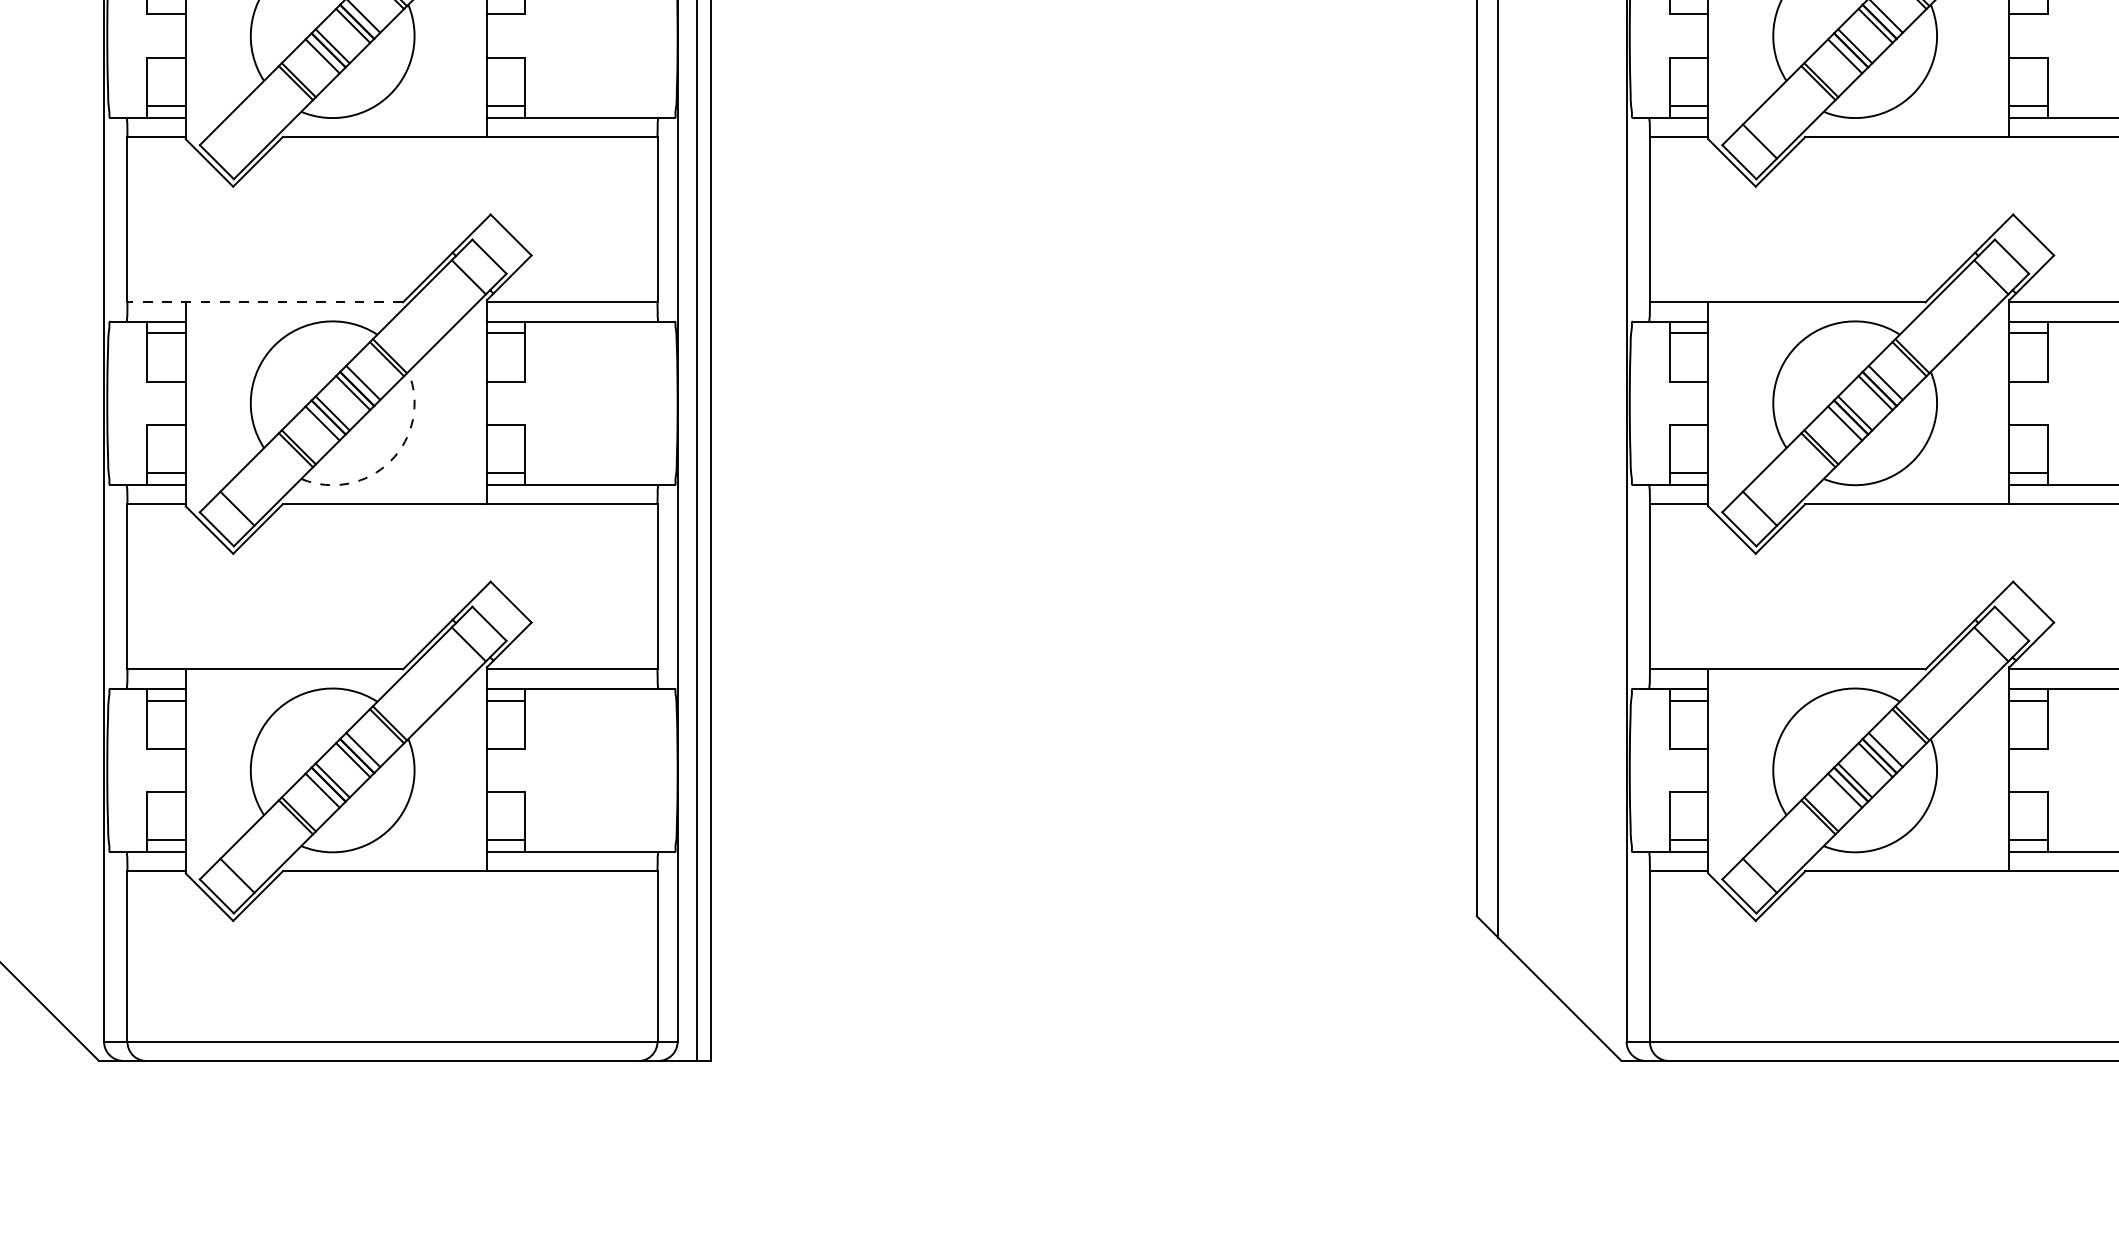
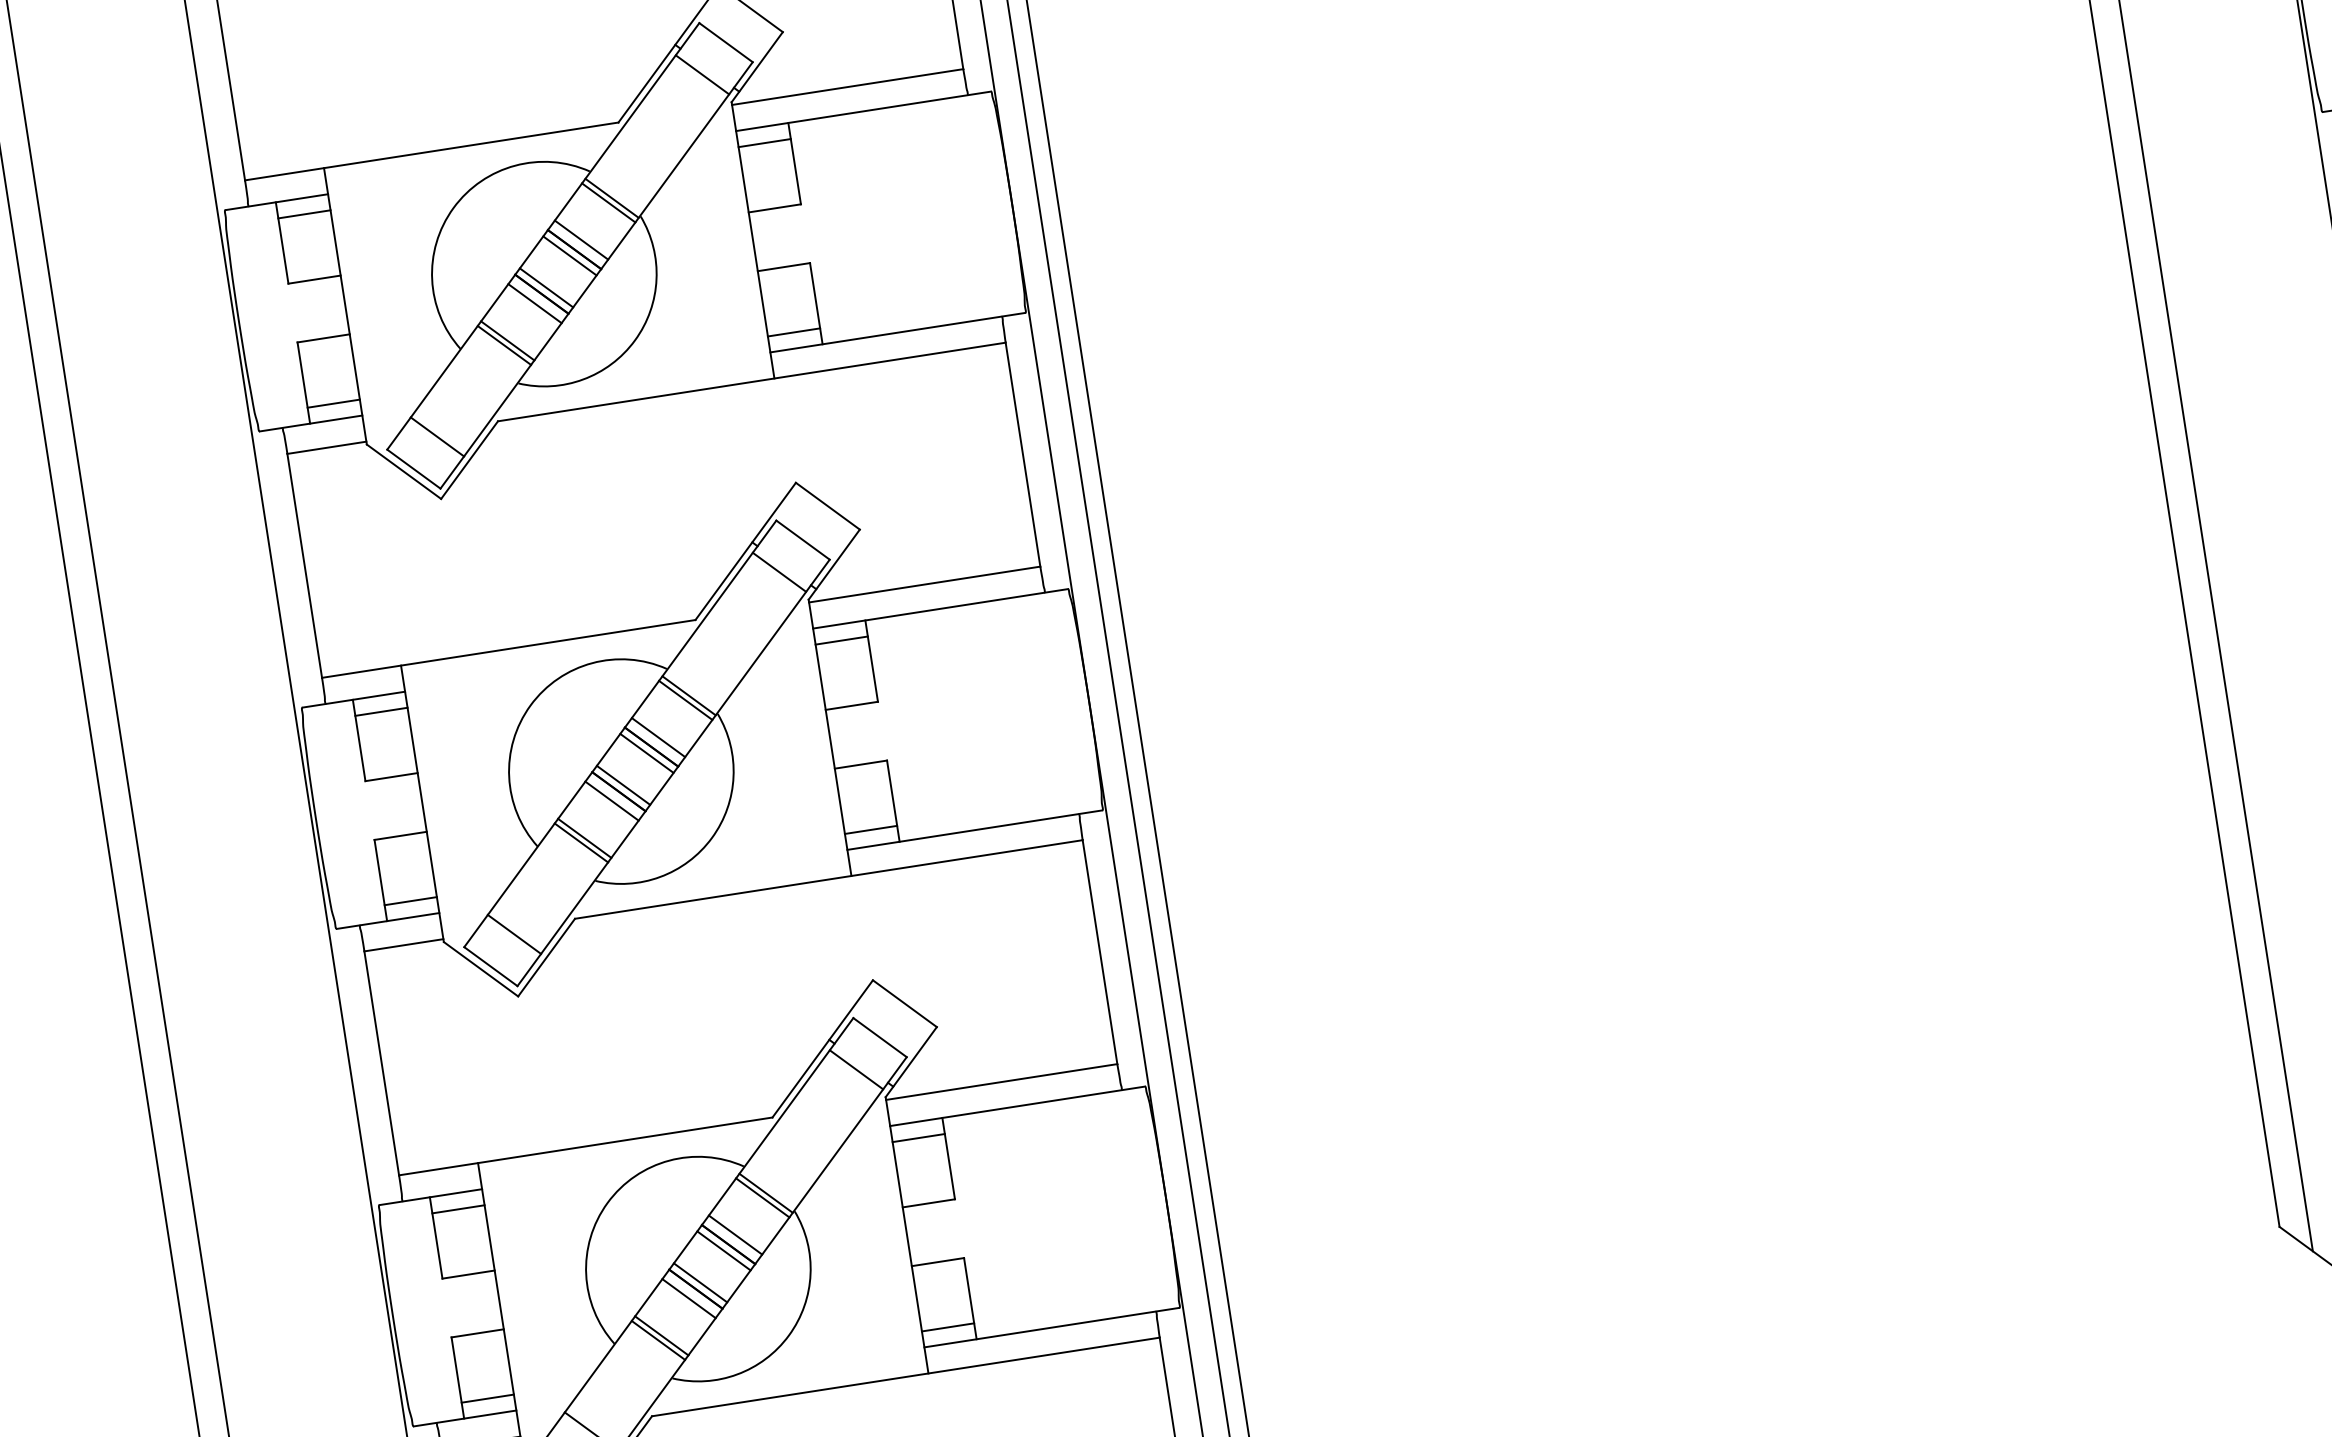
line: (237, 141) -> (437, 436), added
line: (265, 302) -> (509, 649), dashed -> solid
arc: (390, 461) -> (711, 838), dashed -> solid

